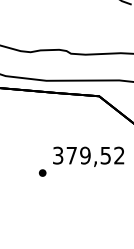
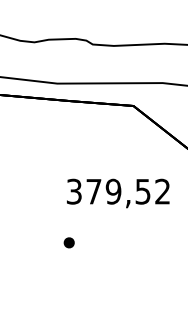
part: (42, 172) -> (68, 242), moved

